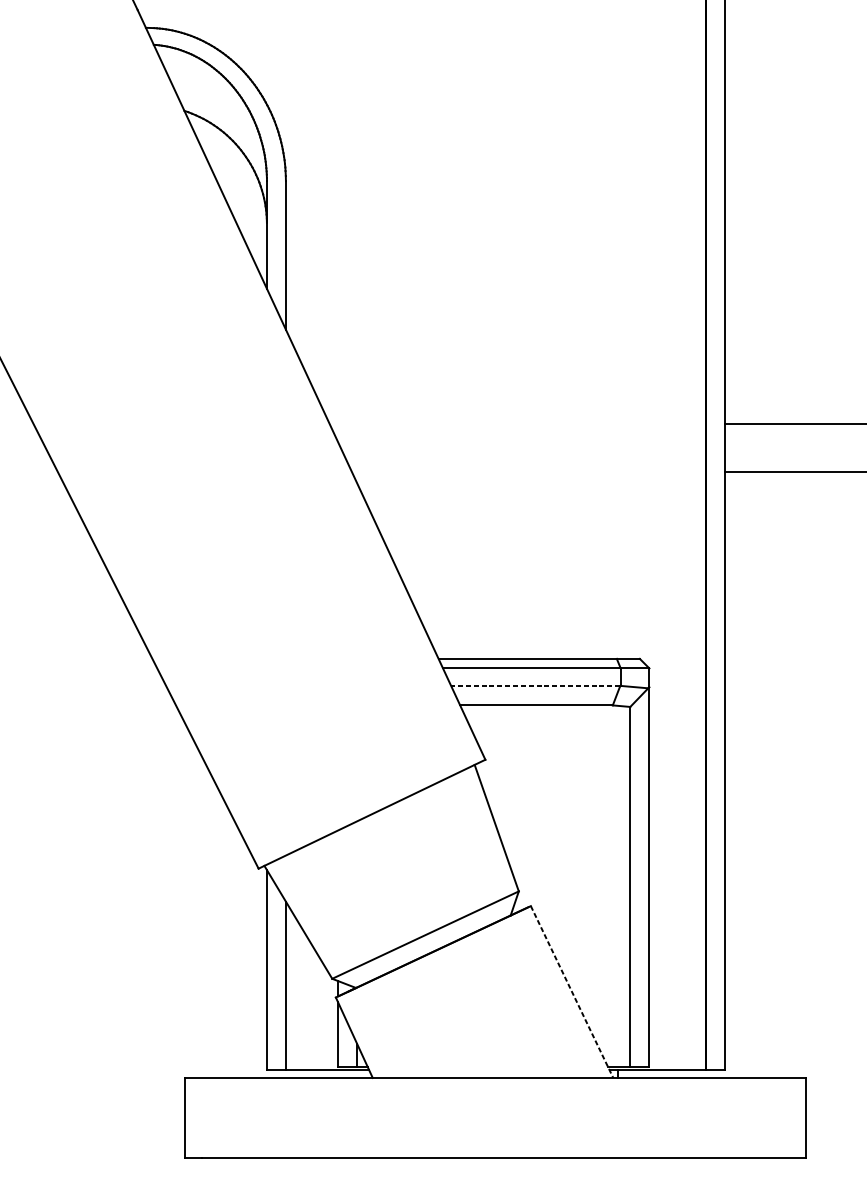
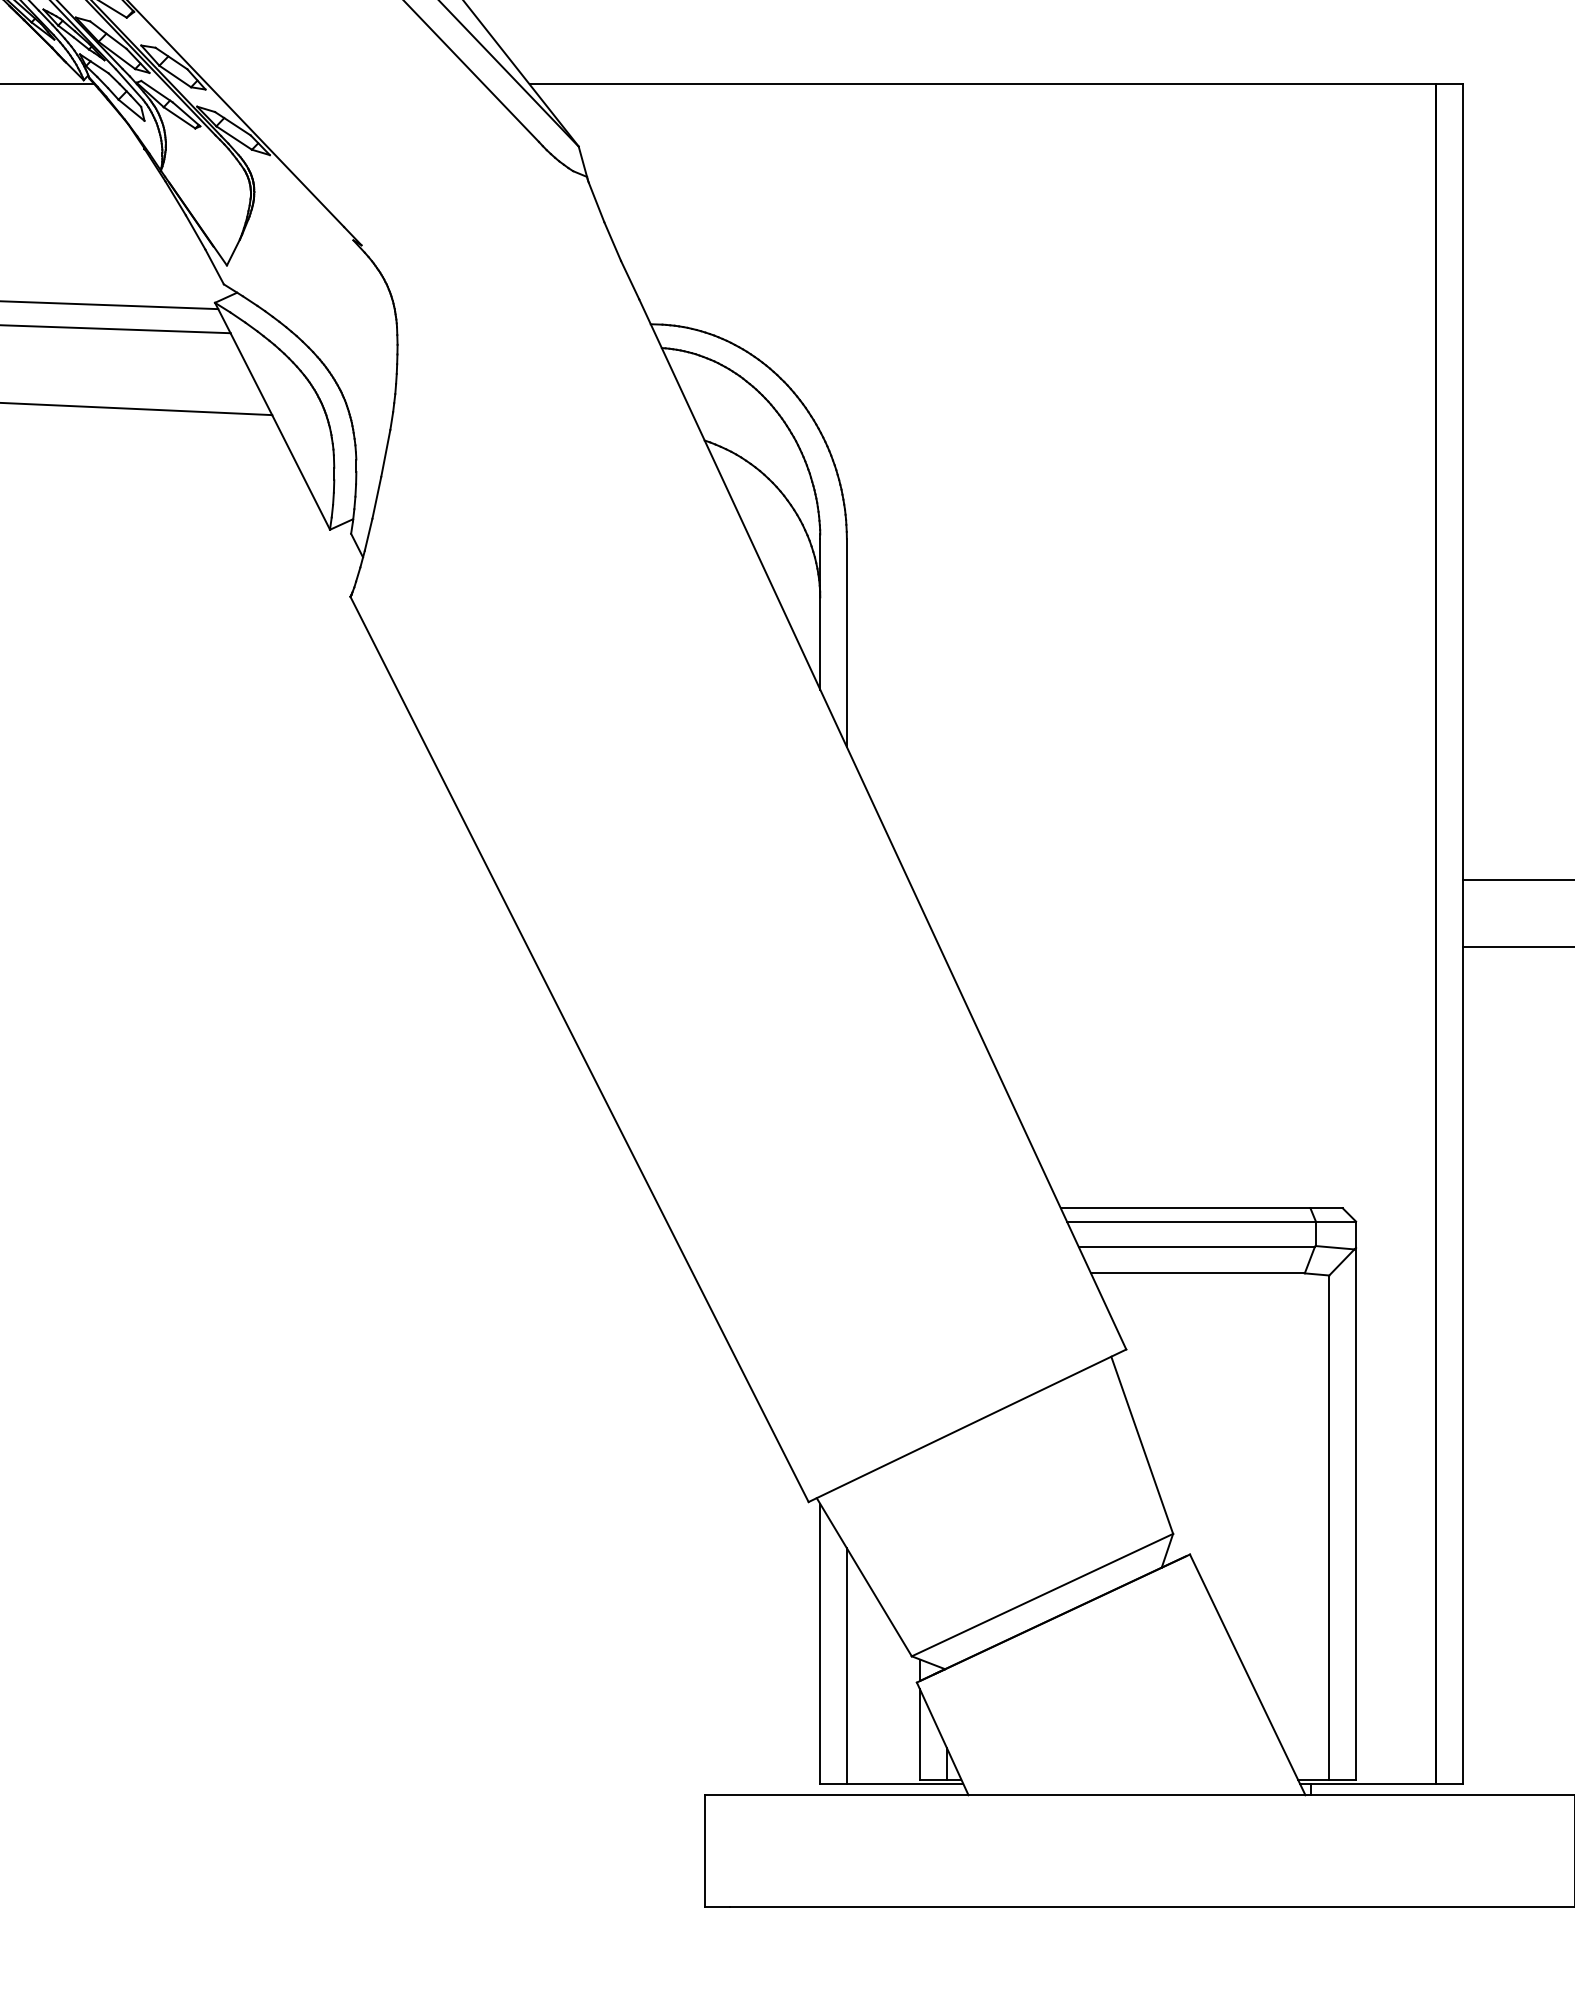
line: (535, 686) -> (1196, 1246), dashed -> solid
line: (571, 992) -> (1247, 1675), dashed -> solid

